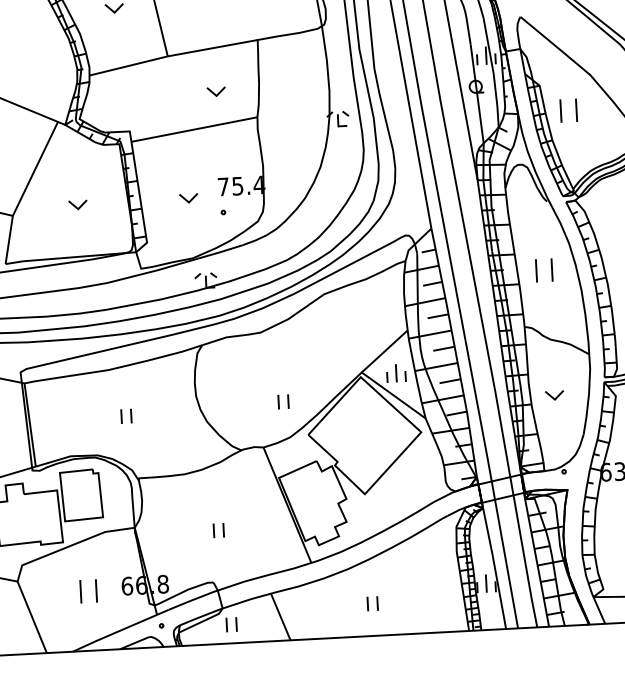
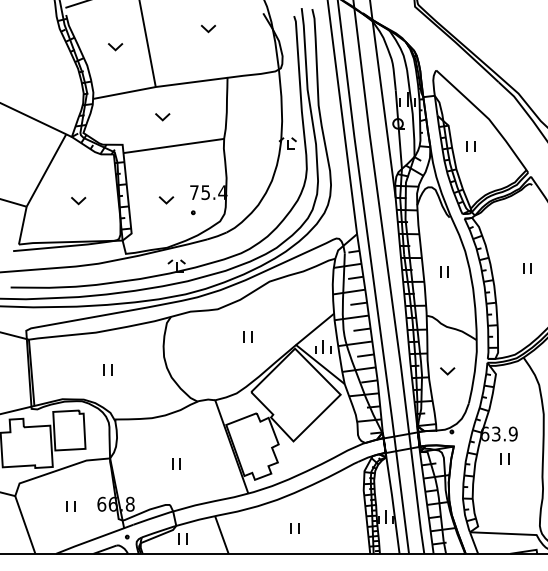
part: (216, 92) -> (162, 117), moved
part: (568, 110) -> (470, 146), size x0.62
part: (544, 269) -> (444, 271), size x0.62
part: (282, 401) -> (247, 336), moved
part: (87, 591) -> (70, 506), size x0.62

